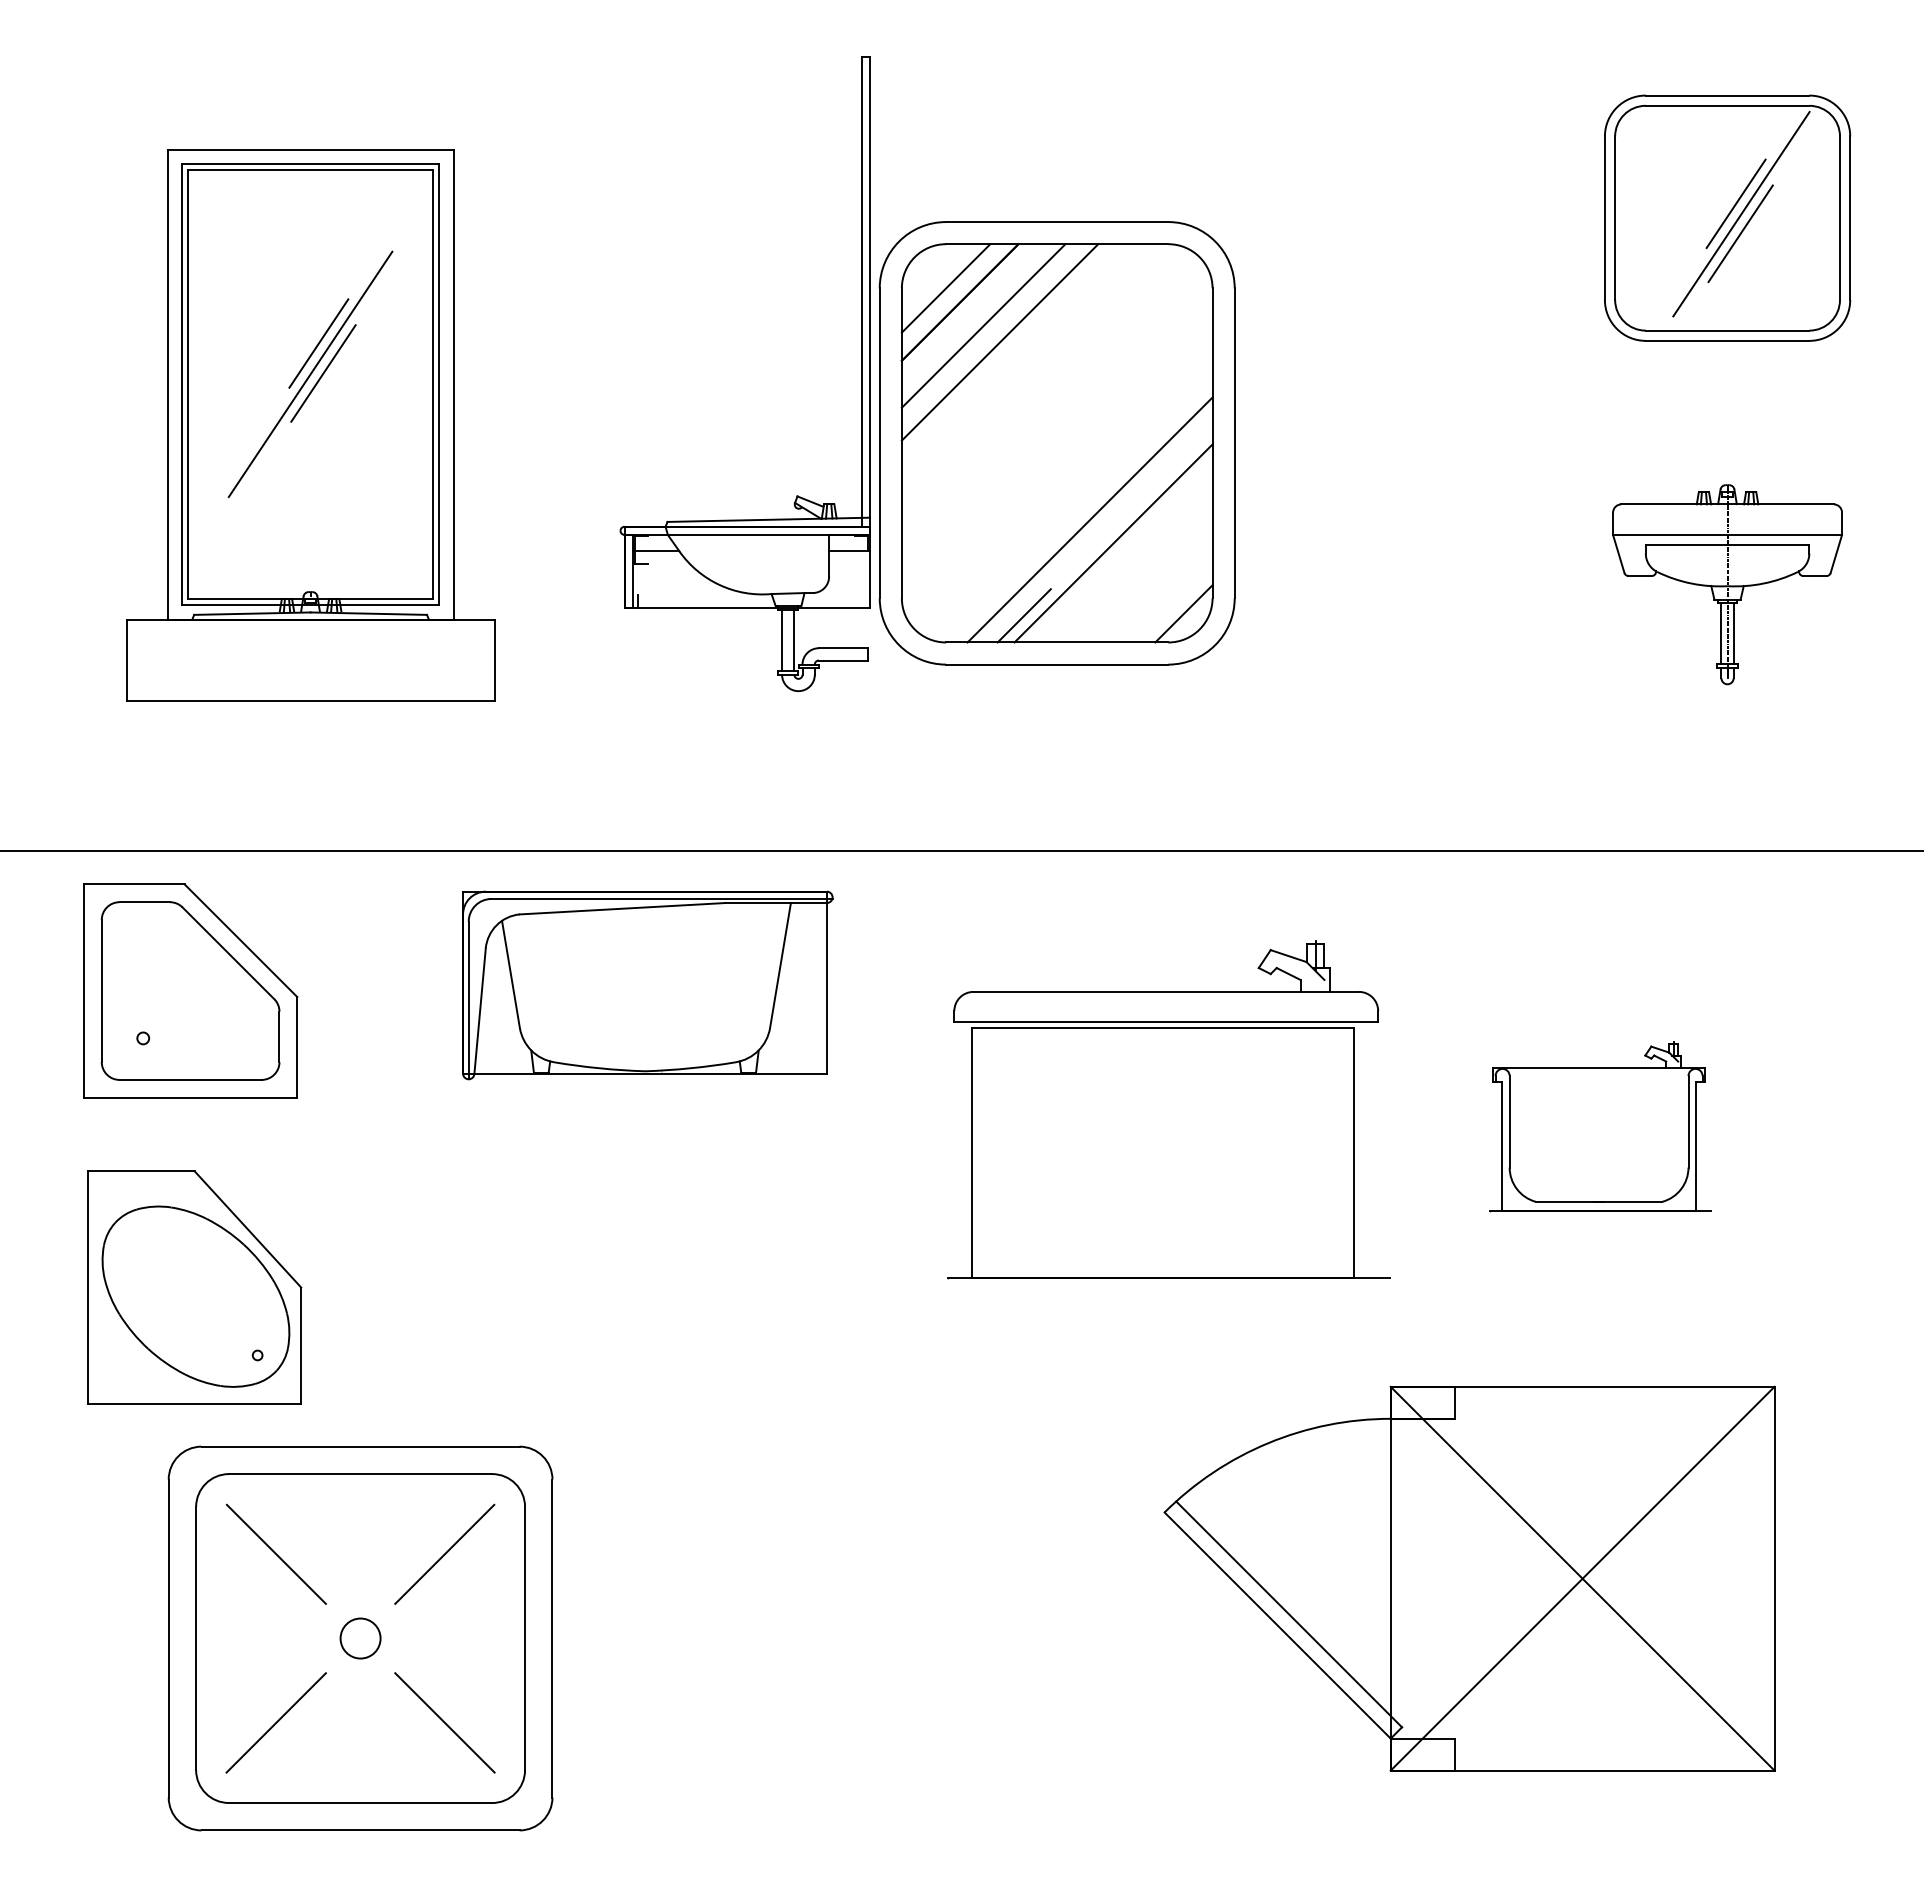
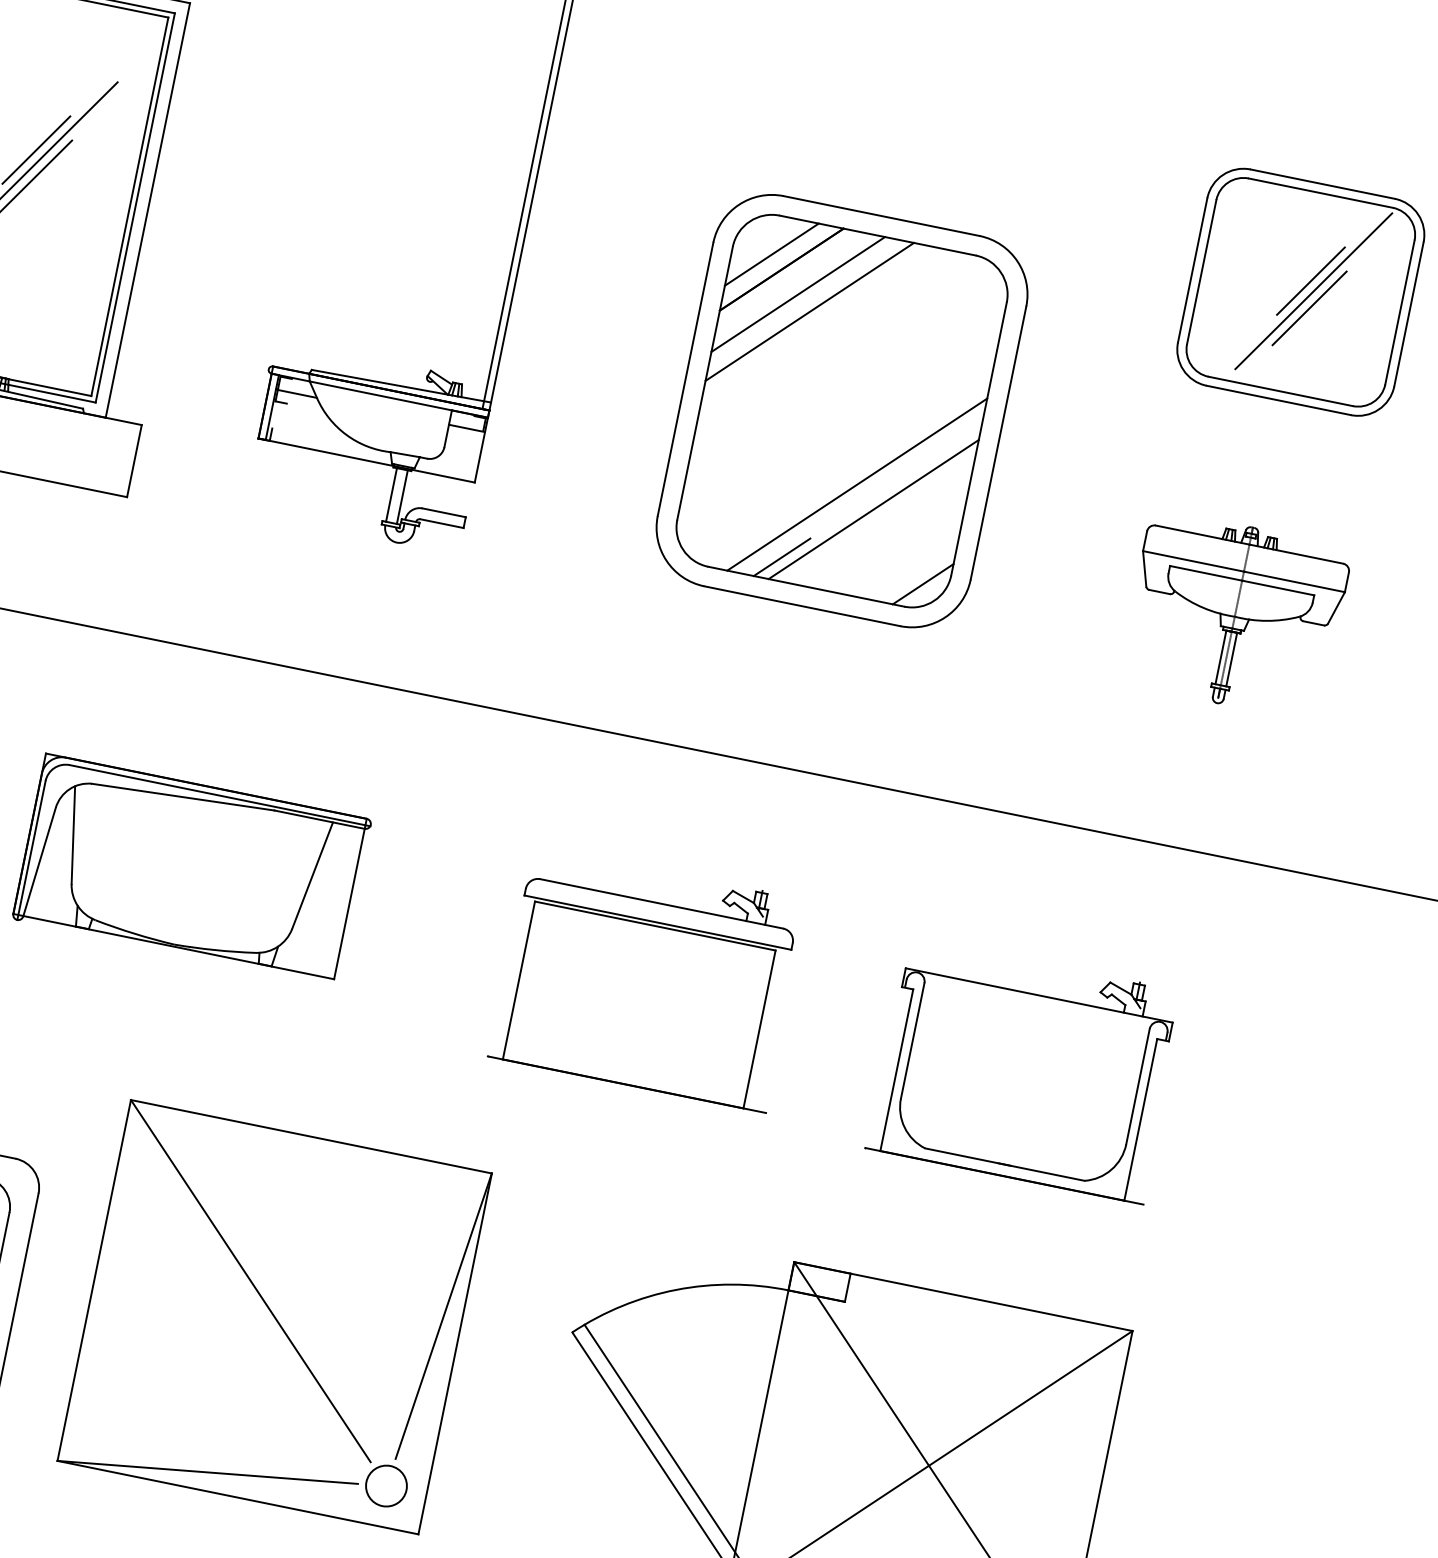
part: (1056, 443) -> (841, 411), moved
part: (647, 985) -> (191, 869), moved
part: (1168, 1110) -> (647, 978), size x0.71
part: (1600, 1126) -> (1025, 1070), size x1.43
part: (836, 1561) -> (274, 1316), added

